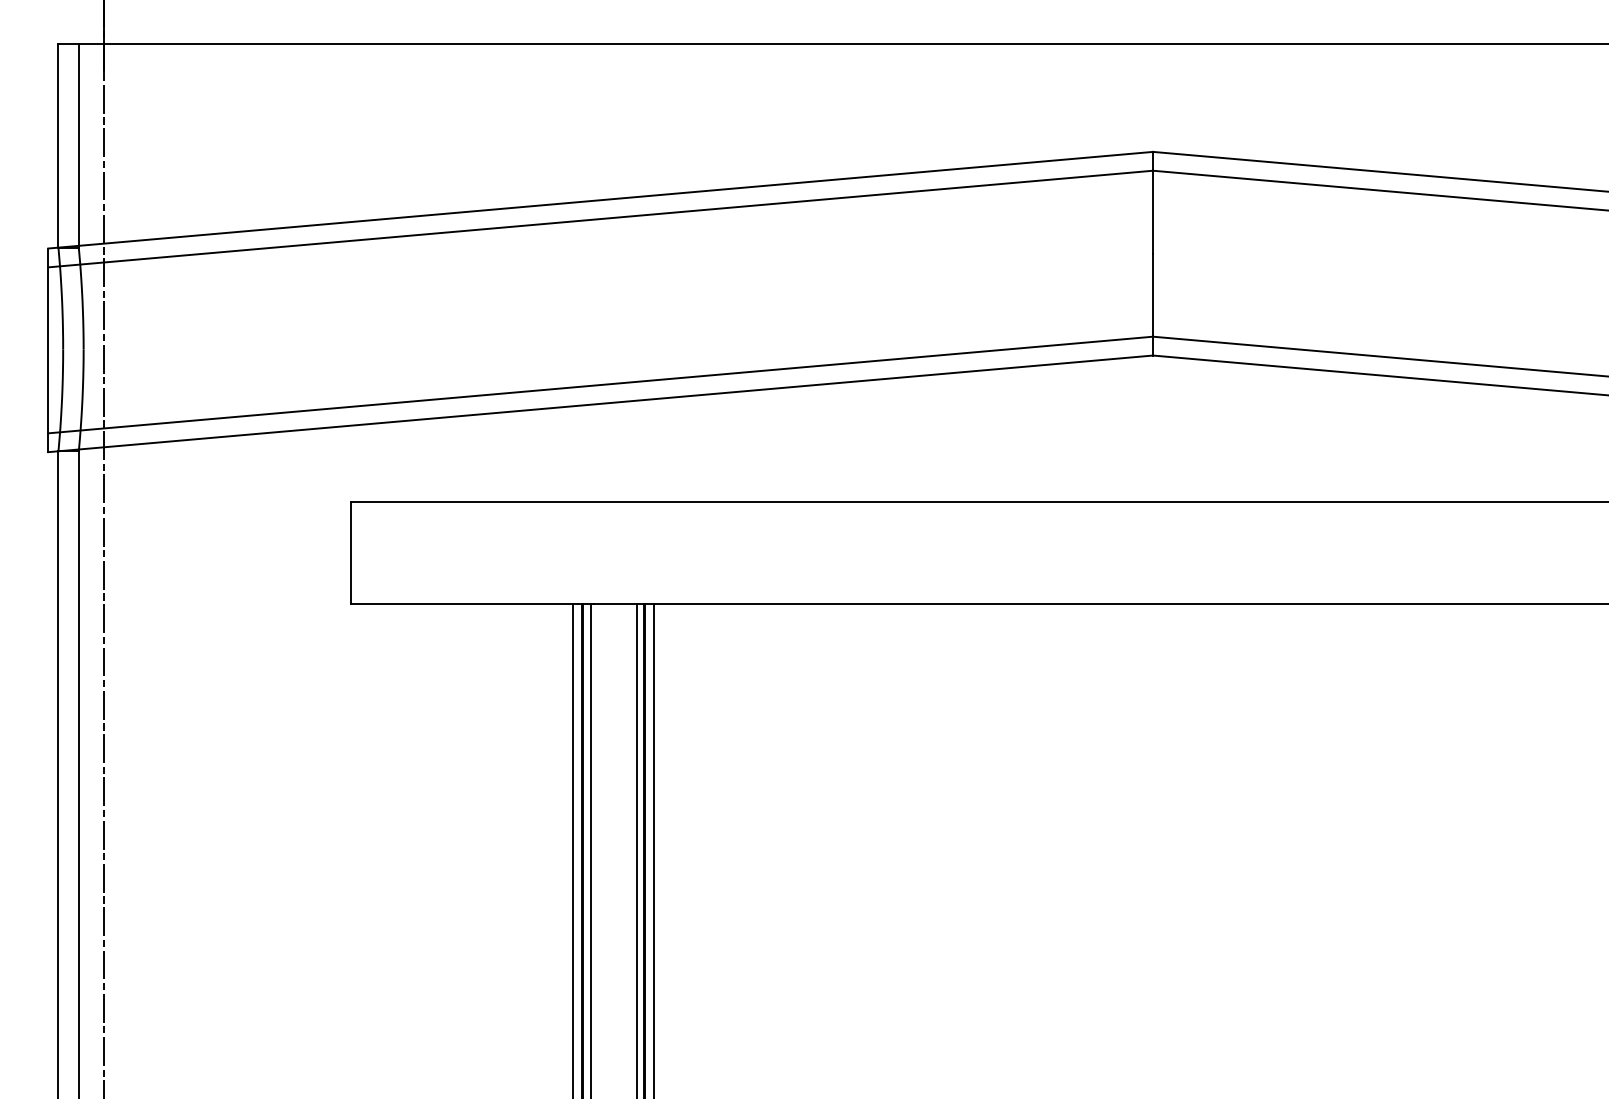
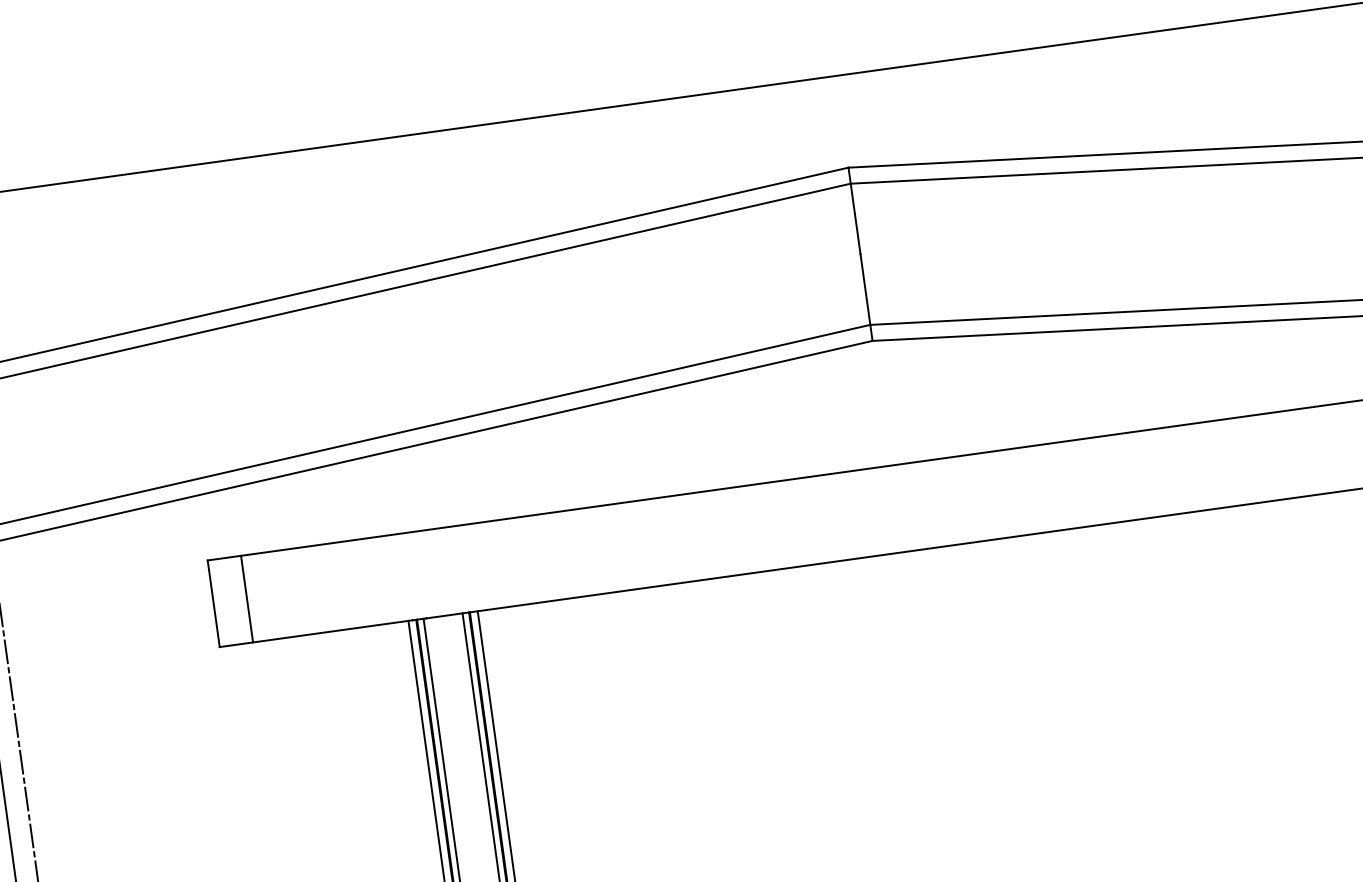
line: (390, 553) -> (247, 599), added

